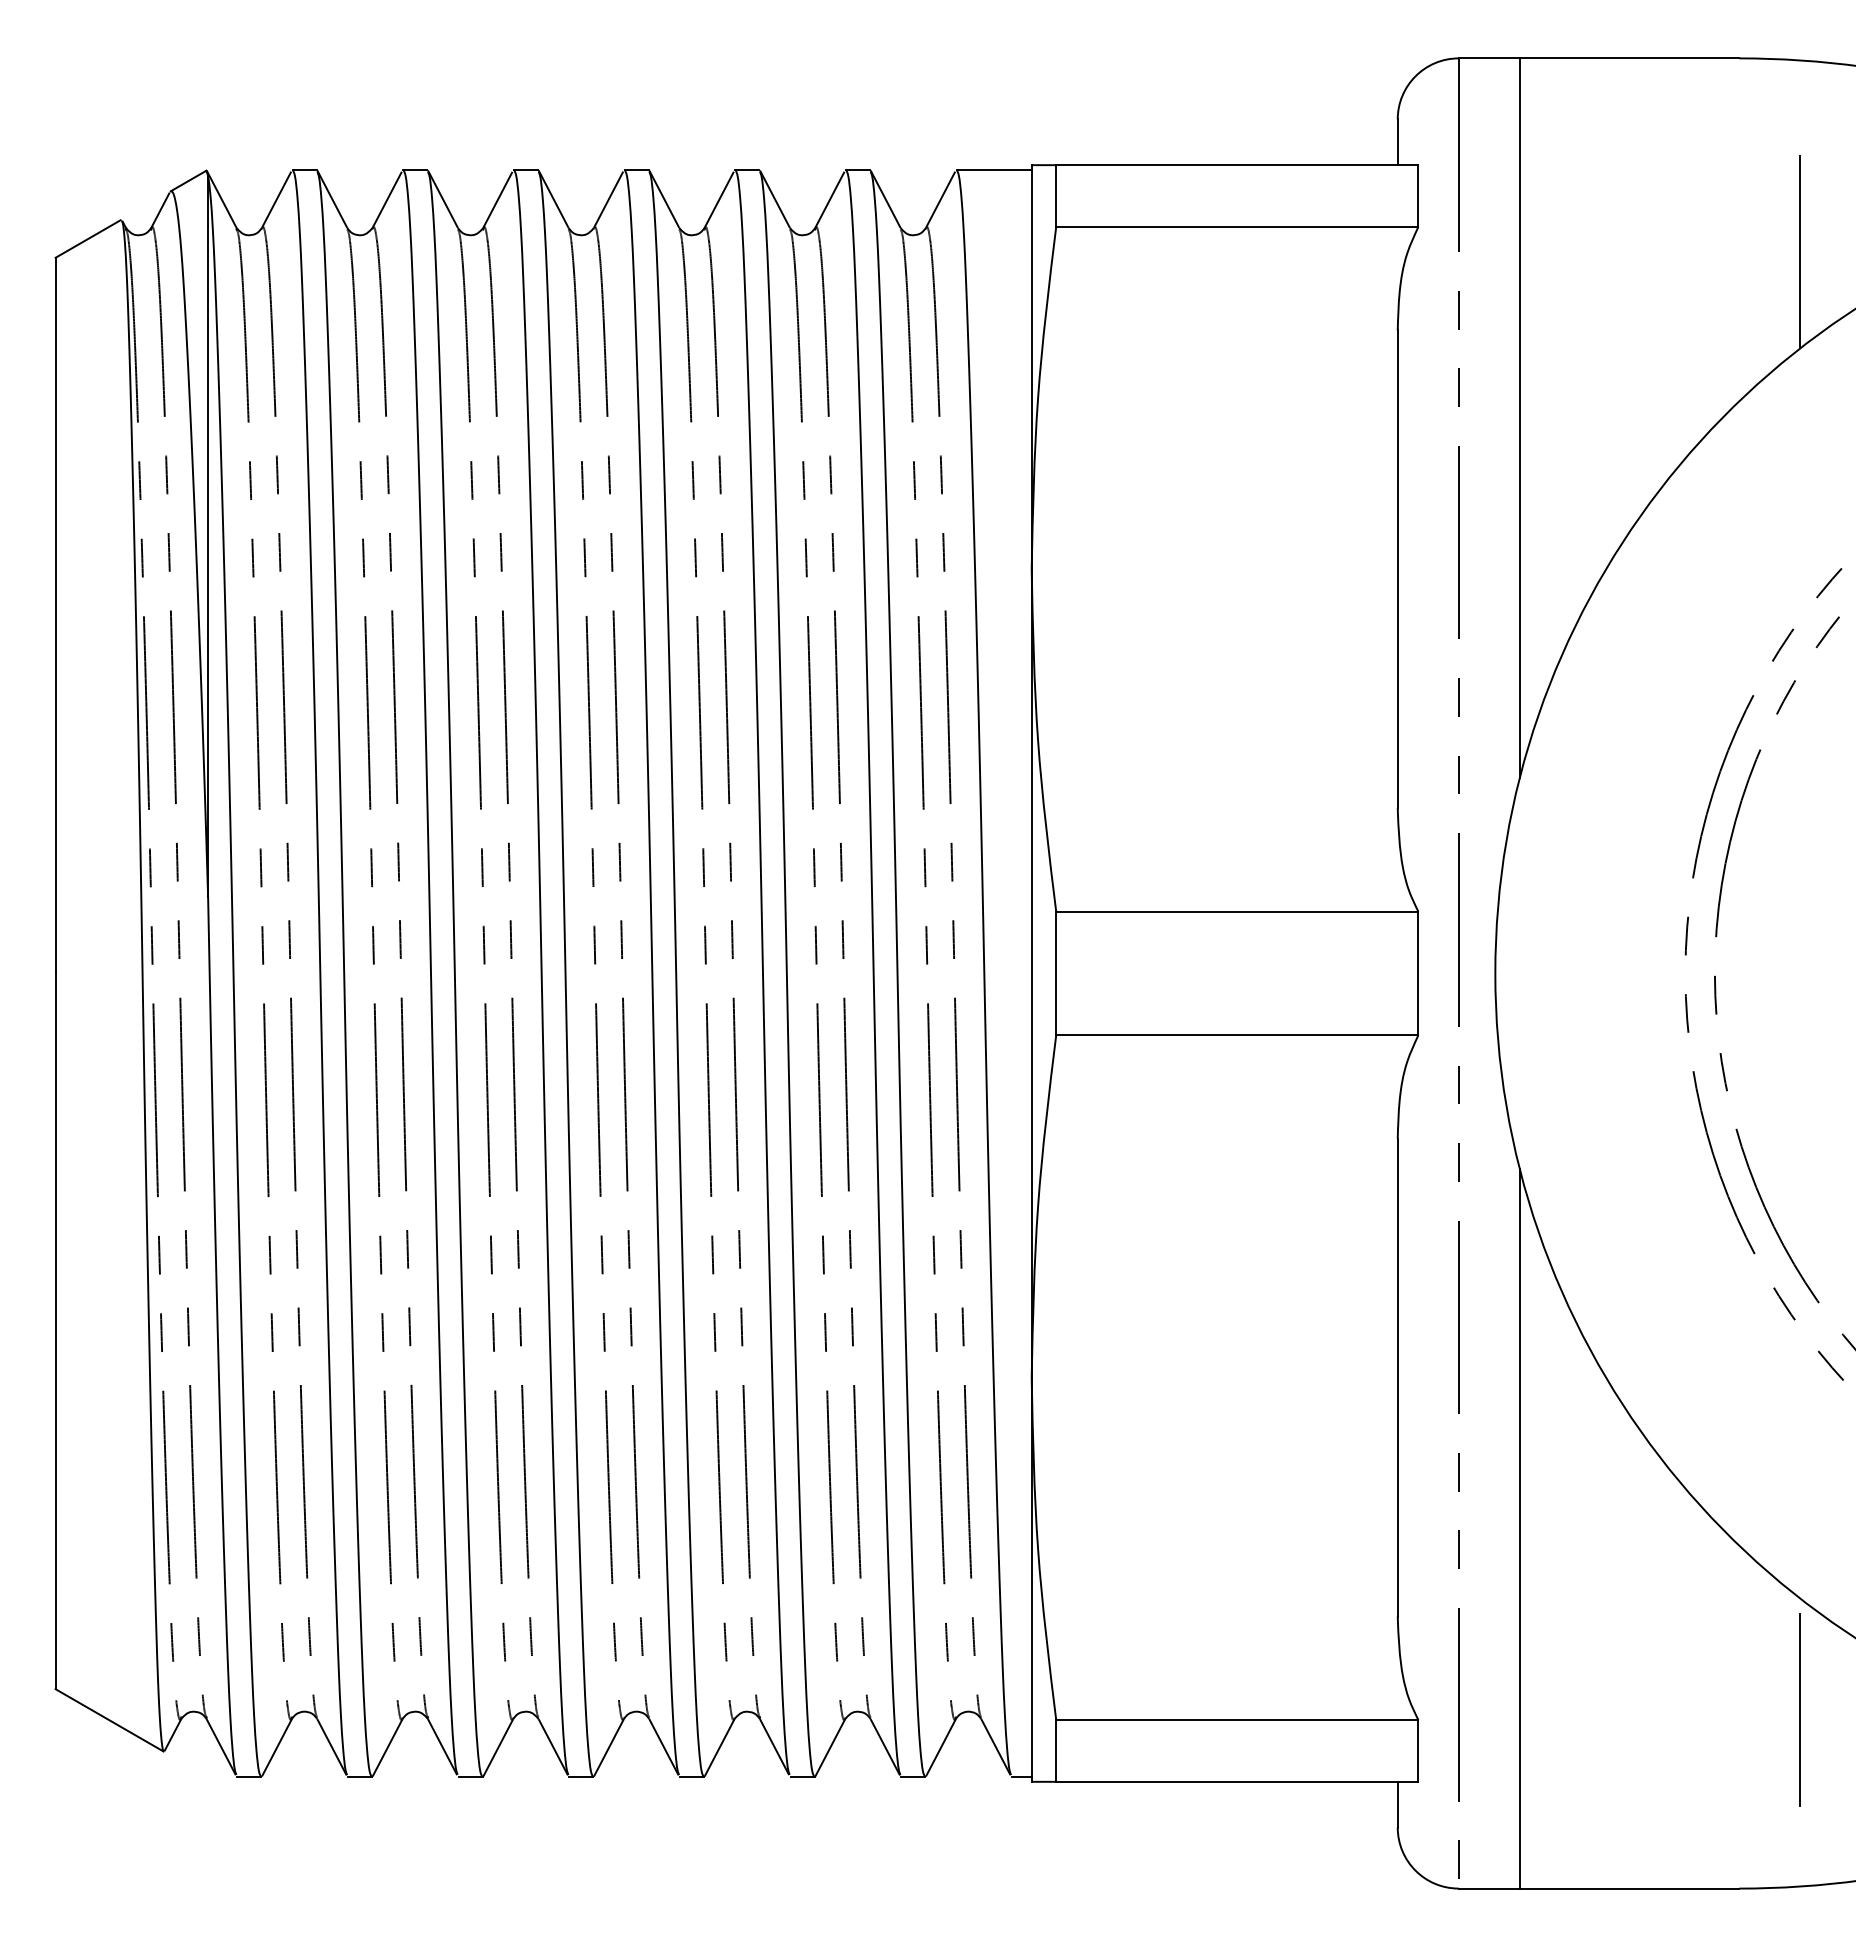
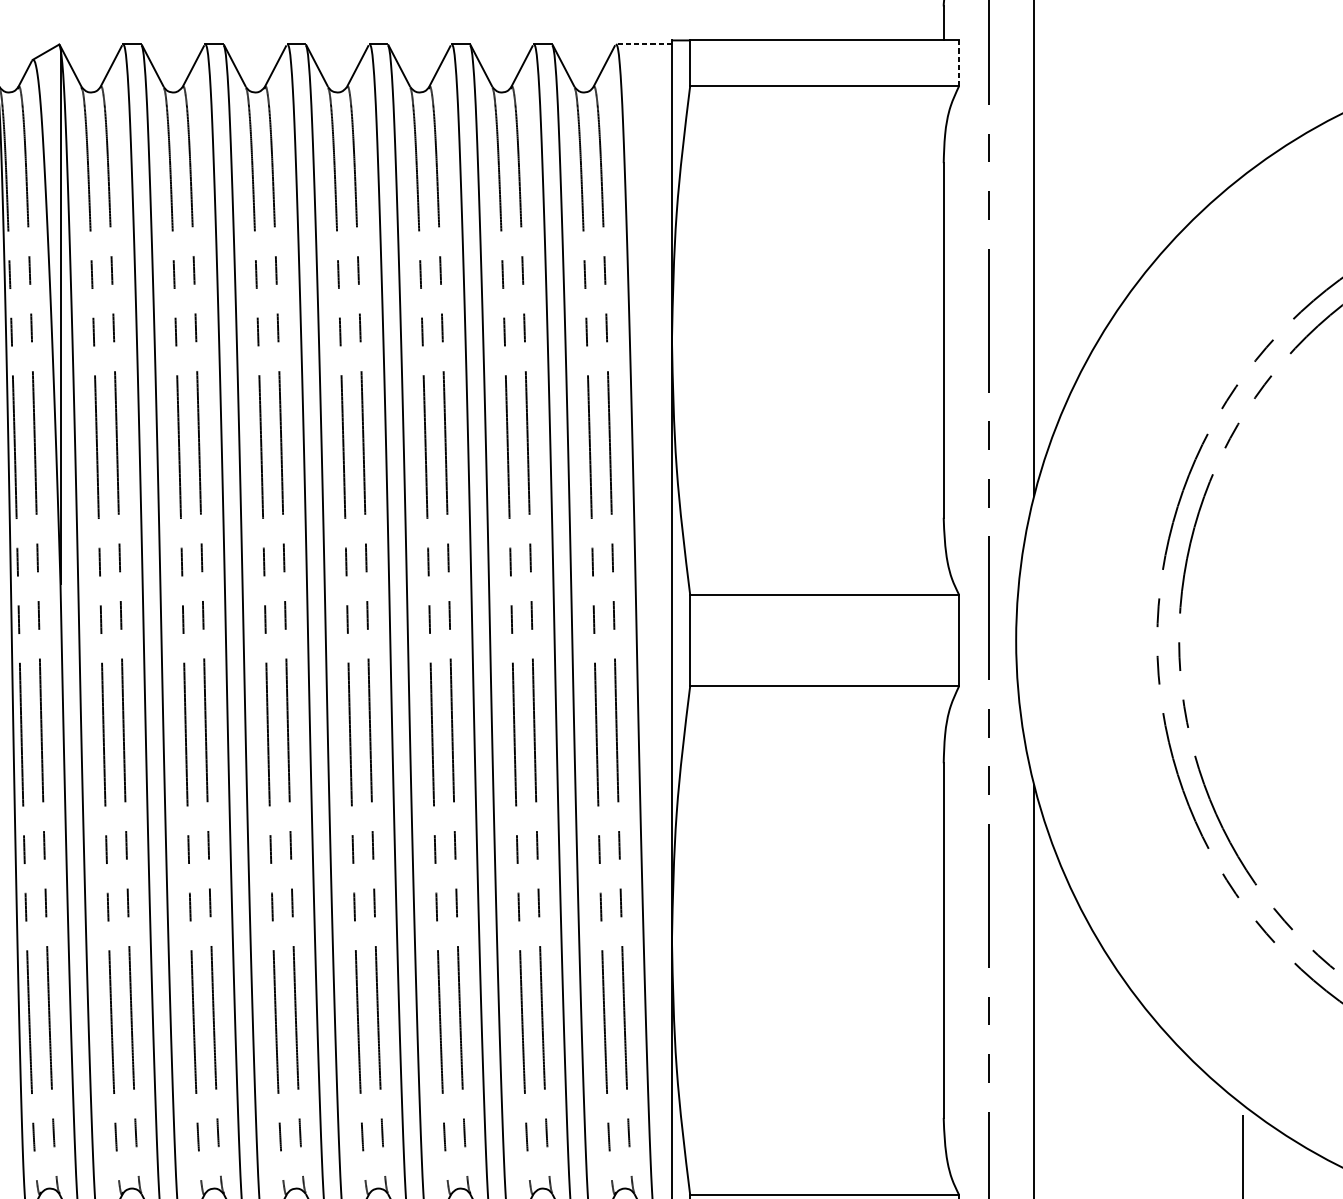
line: (994, 169) -> (644, 43), solid -> dashed
line: (1418, 196) -> (959, 63), solid -> dashed
line: (1800, 244) -> (1242, 99), removed

